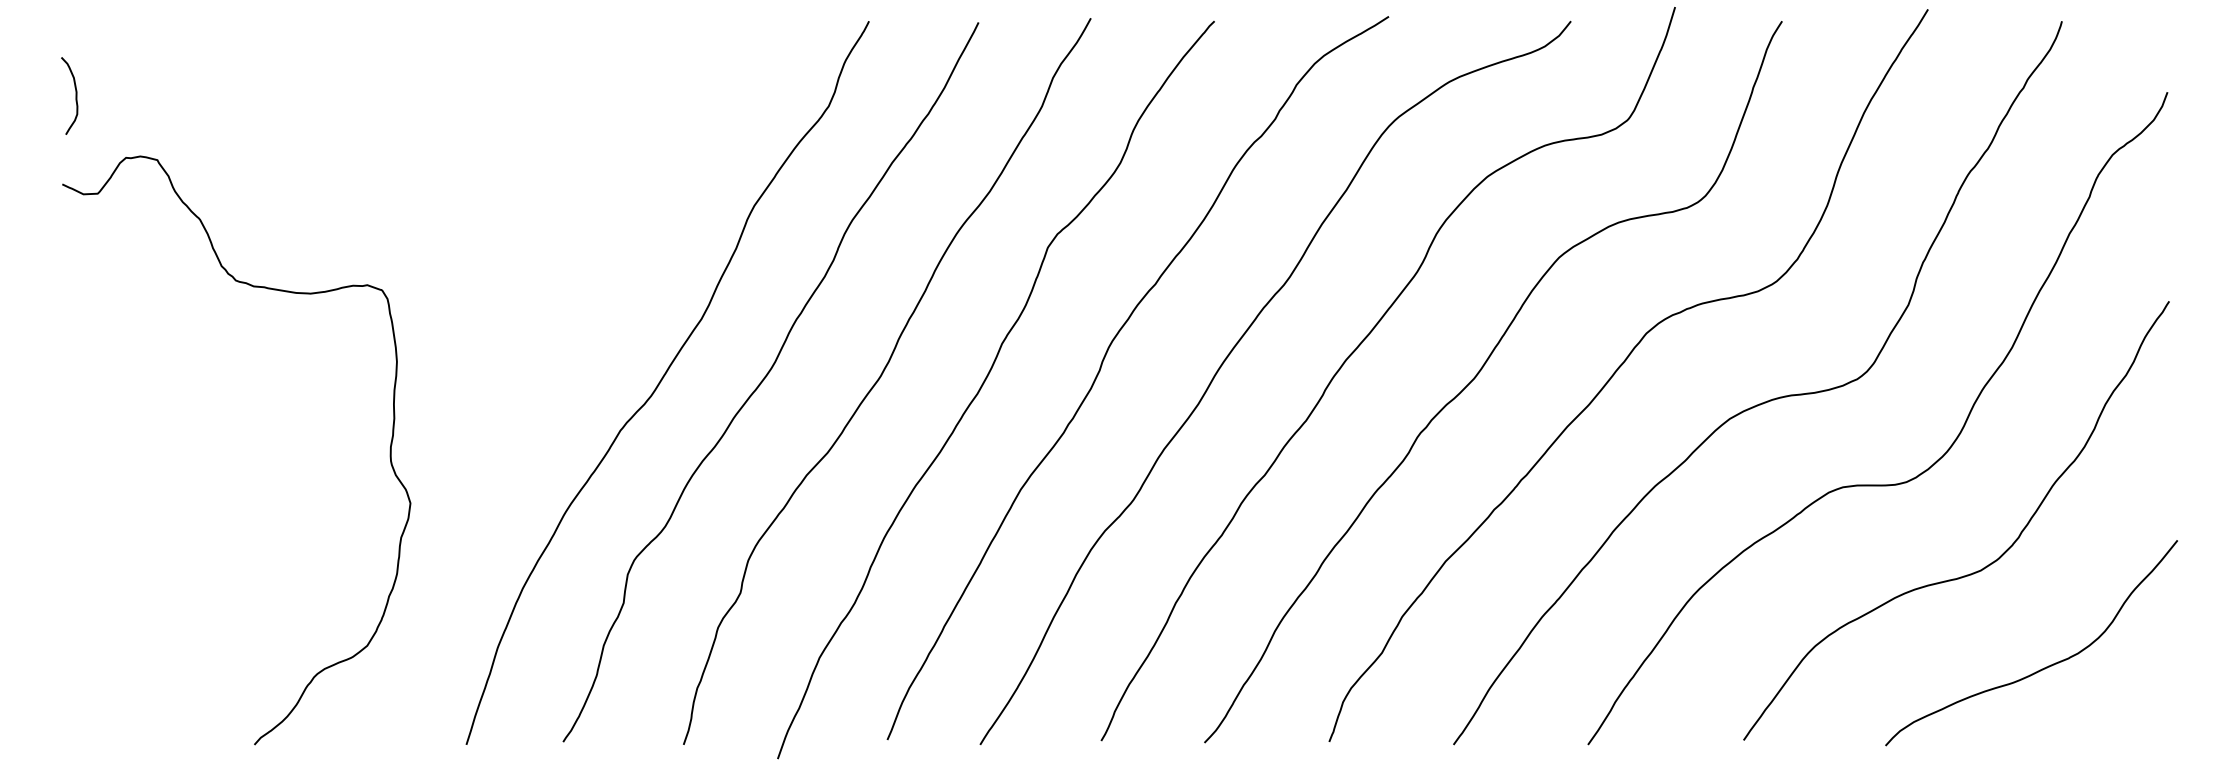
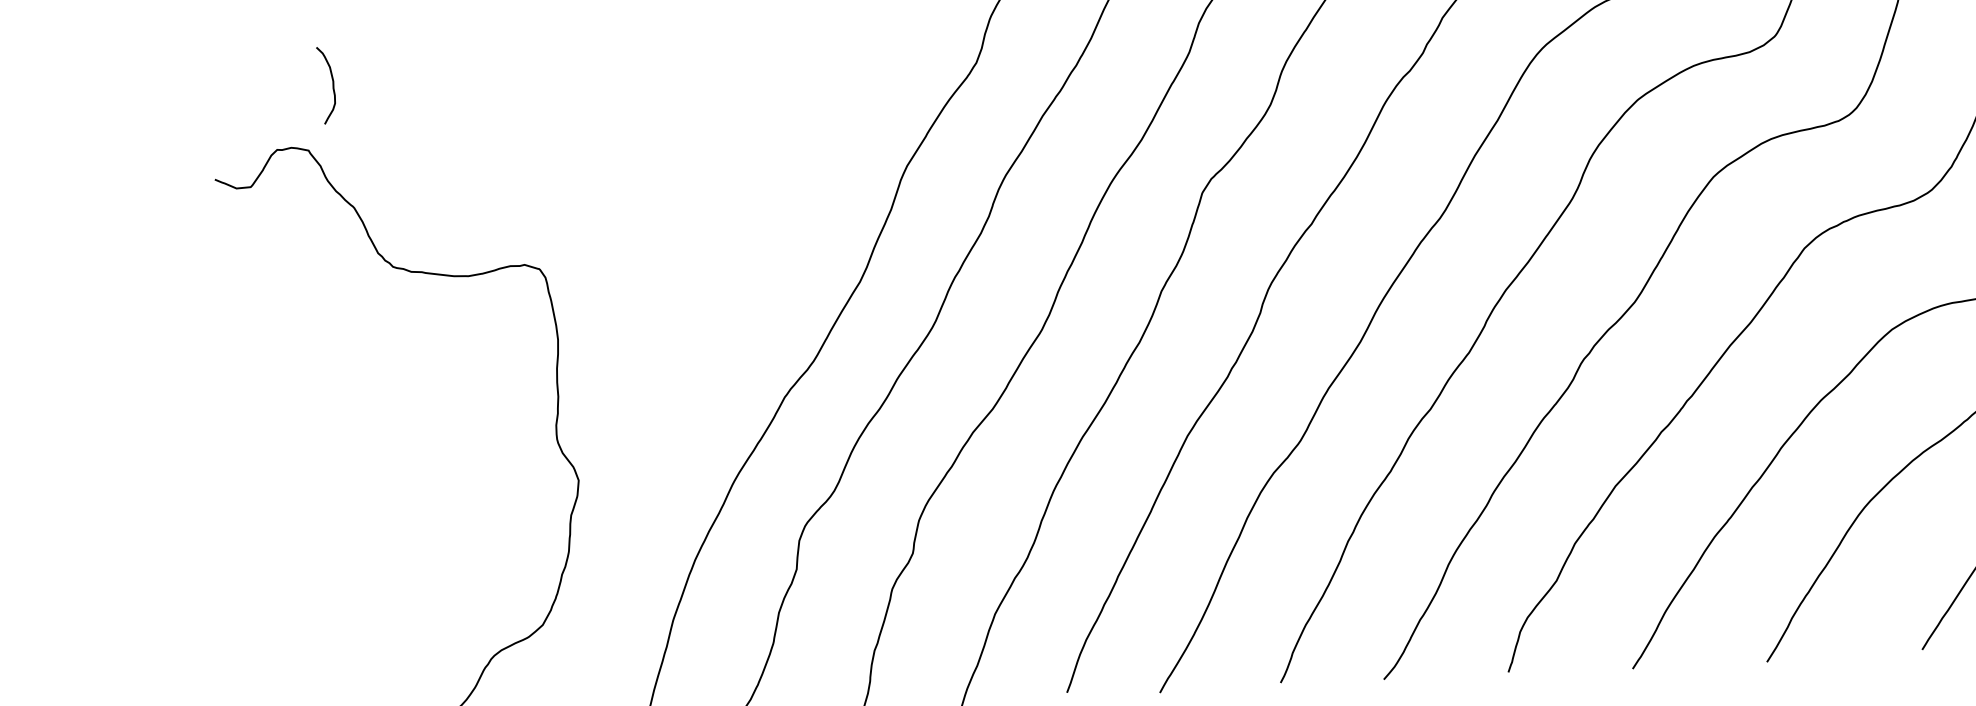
curve: (75, 95) -> (332, 84), moved

